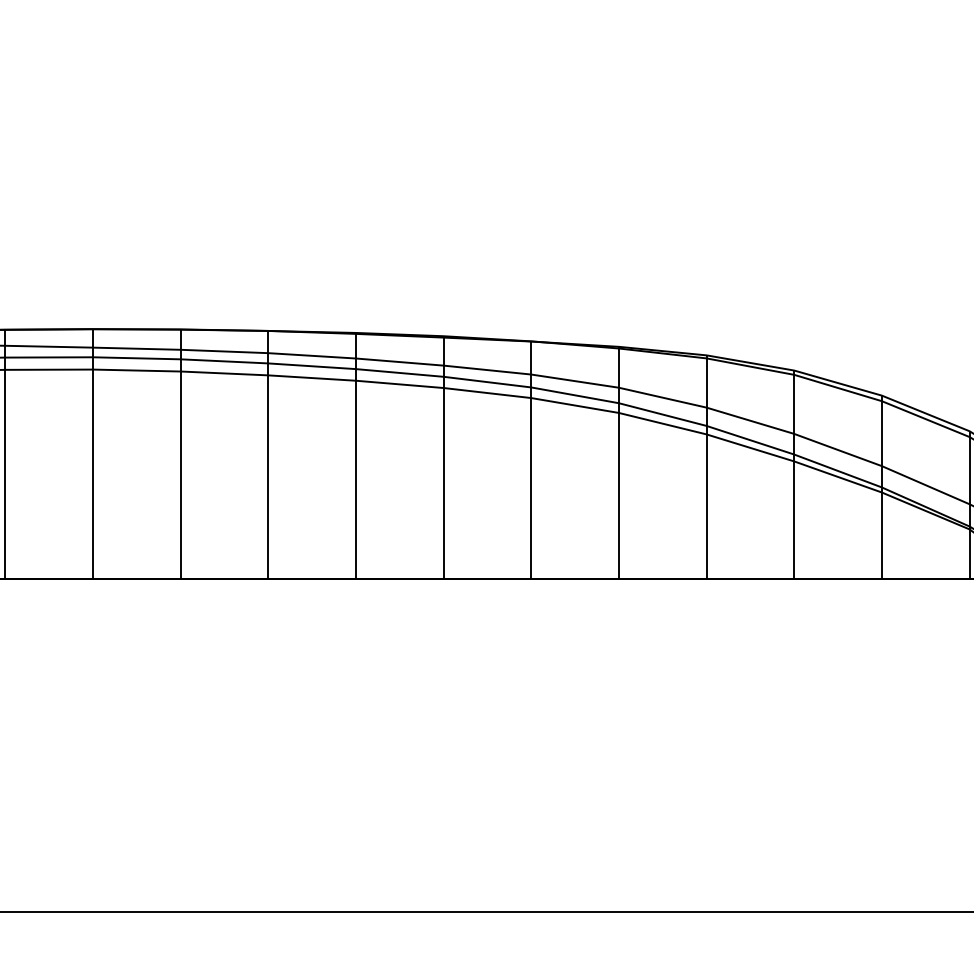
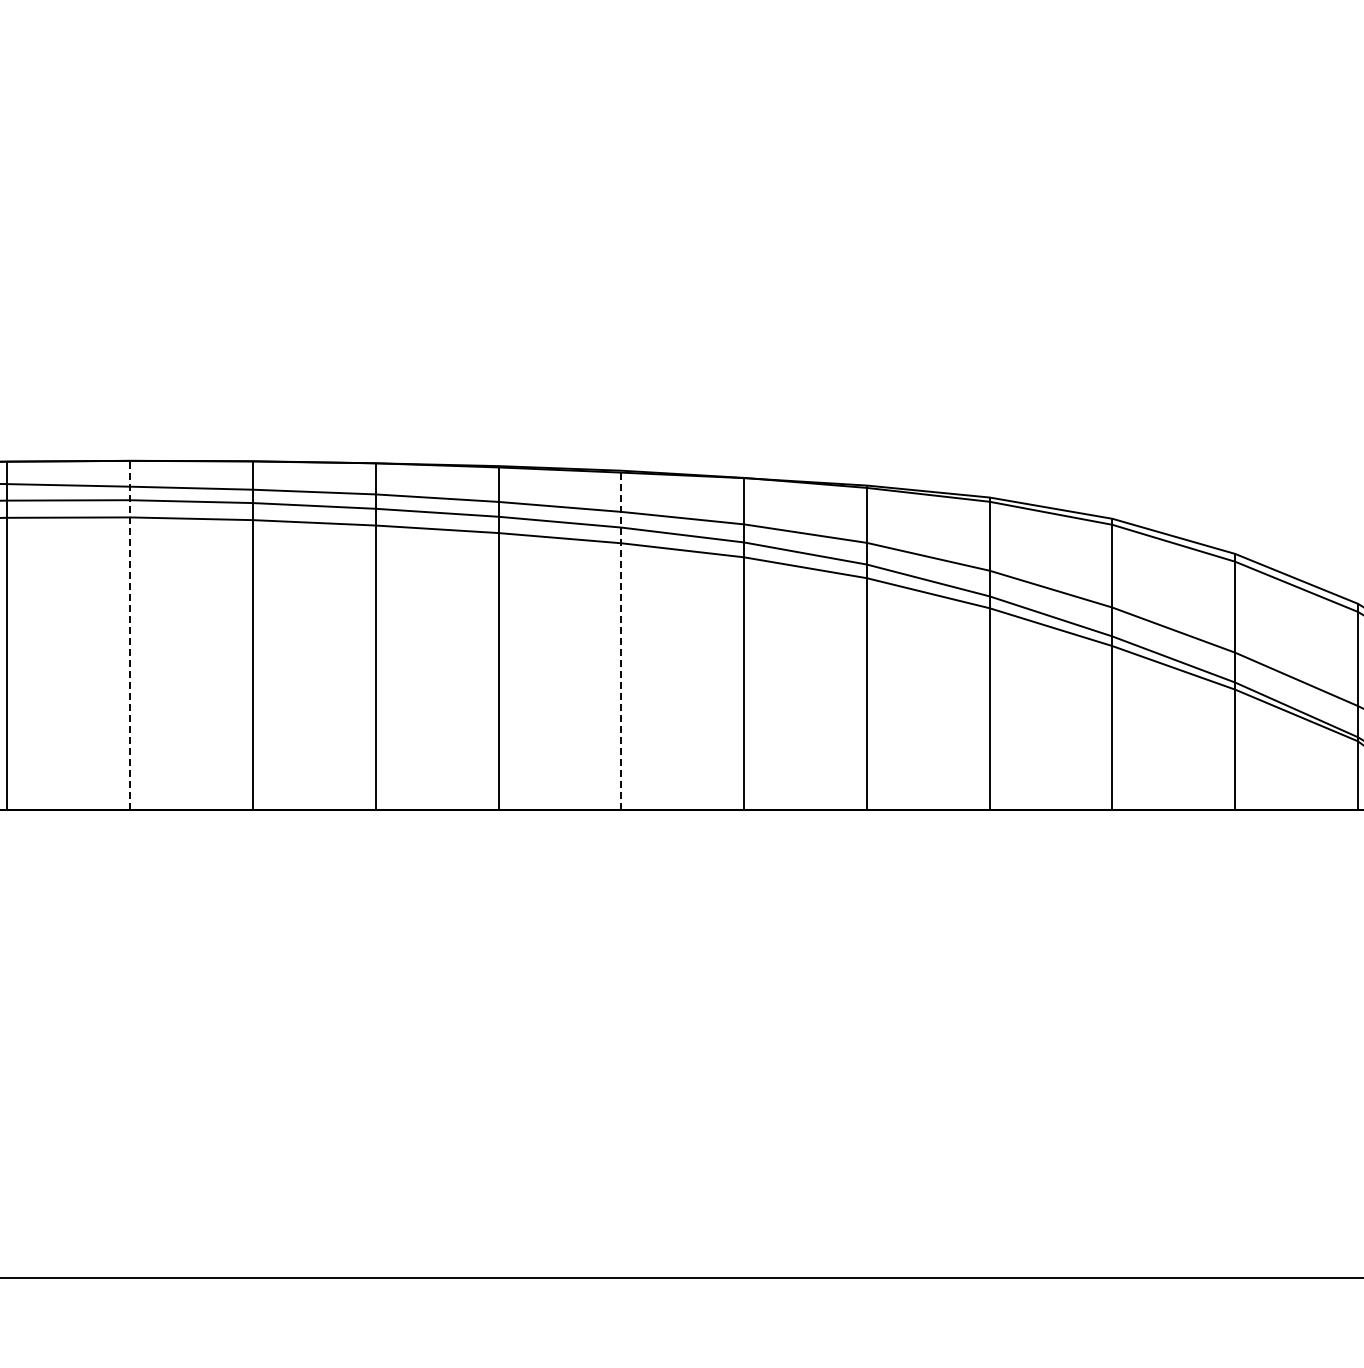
line: (93, 453) -> (130, 635), solid -> dashed
line: (443, 457) -> (621, 640), solid -> dashed

